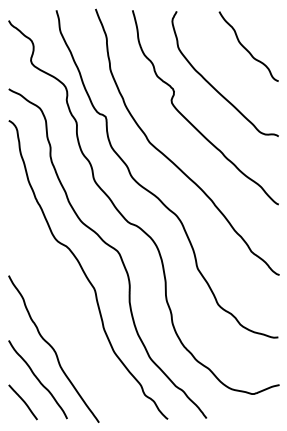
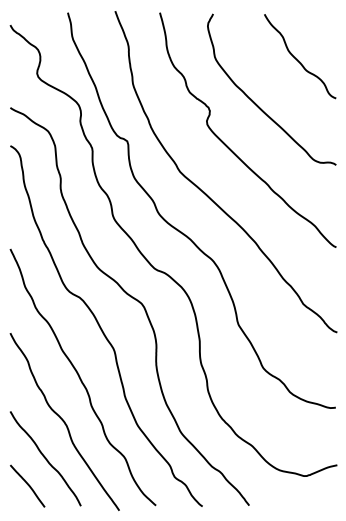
curve: (67, 313) -> (81, 378), added

